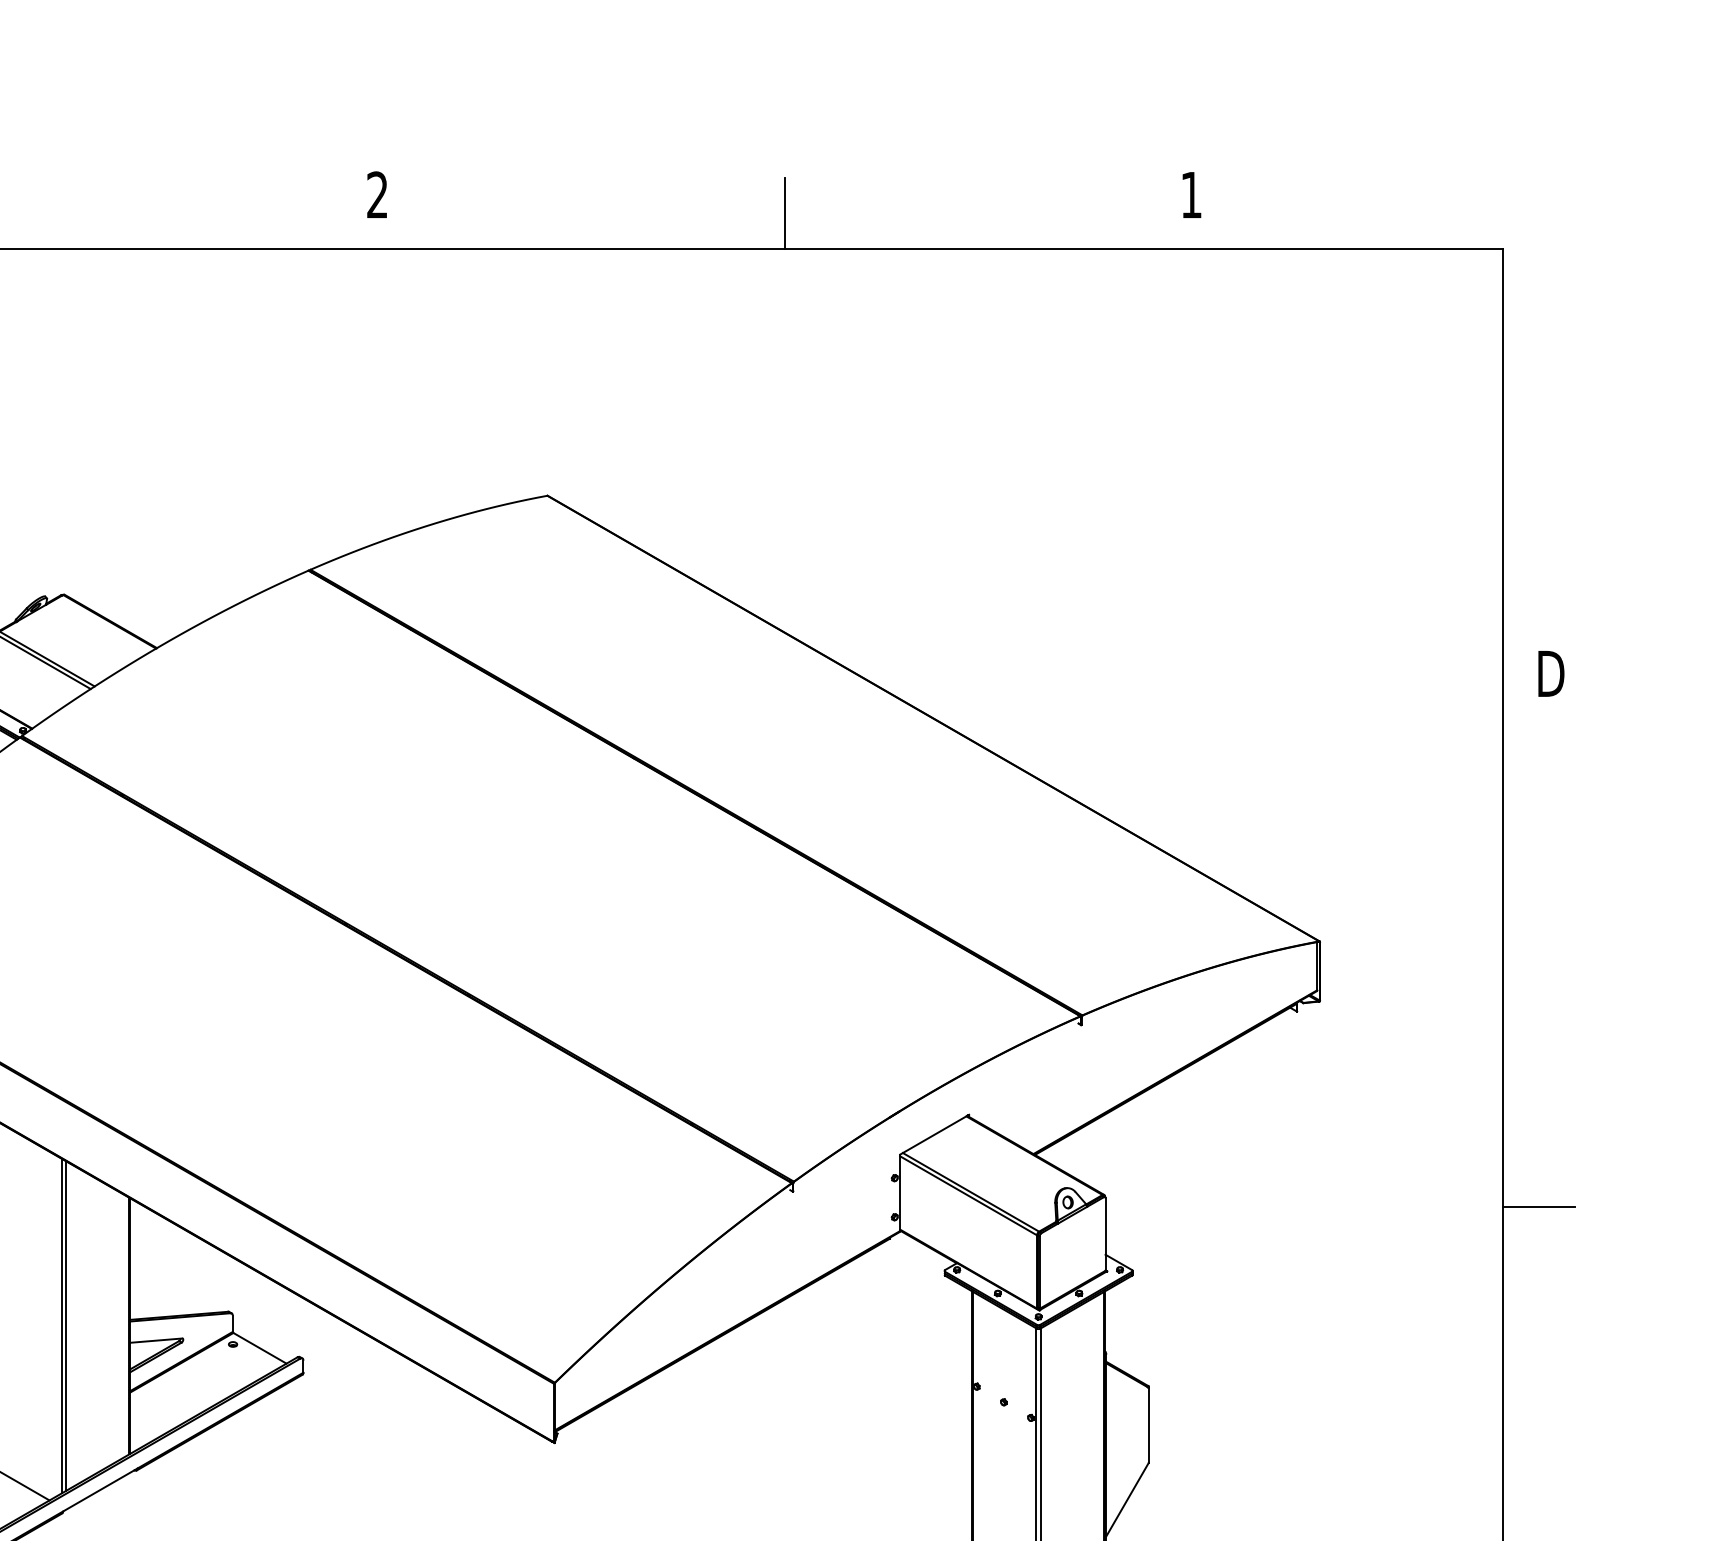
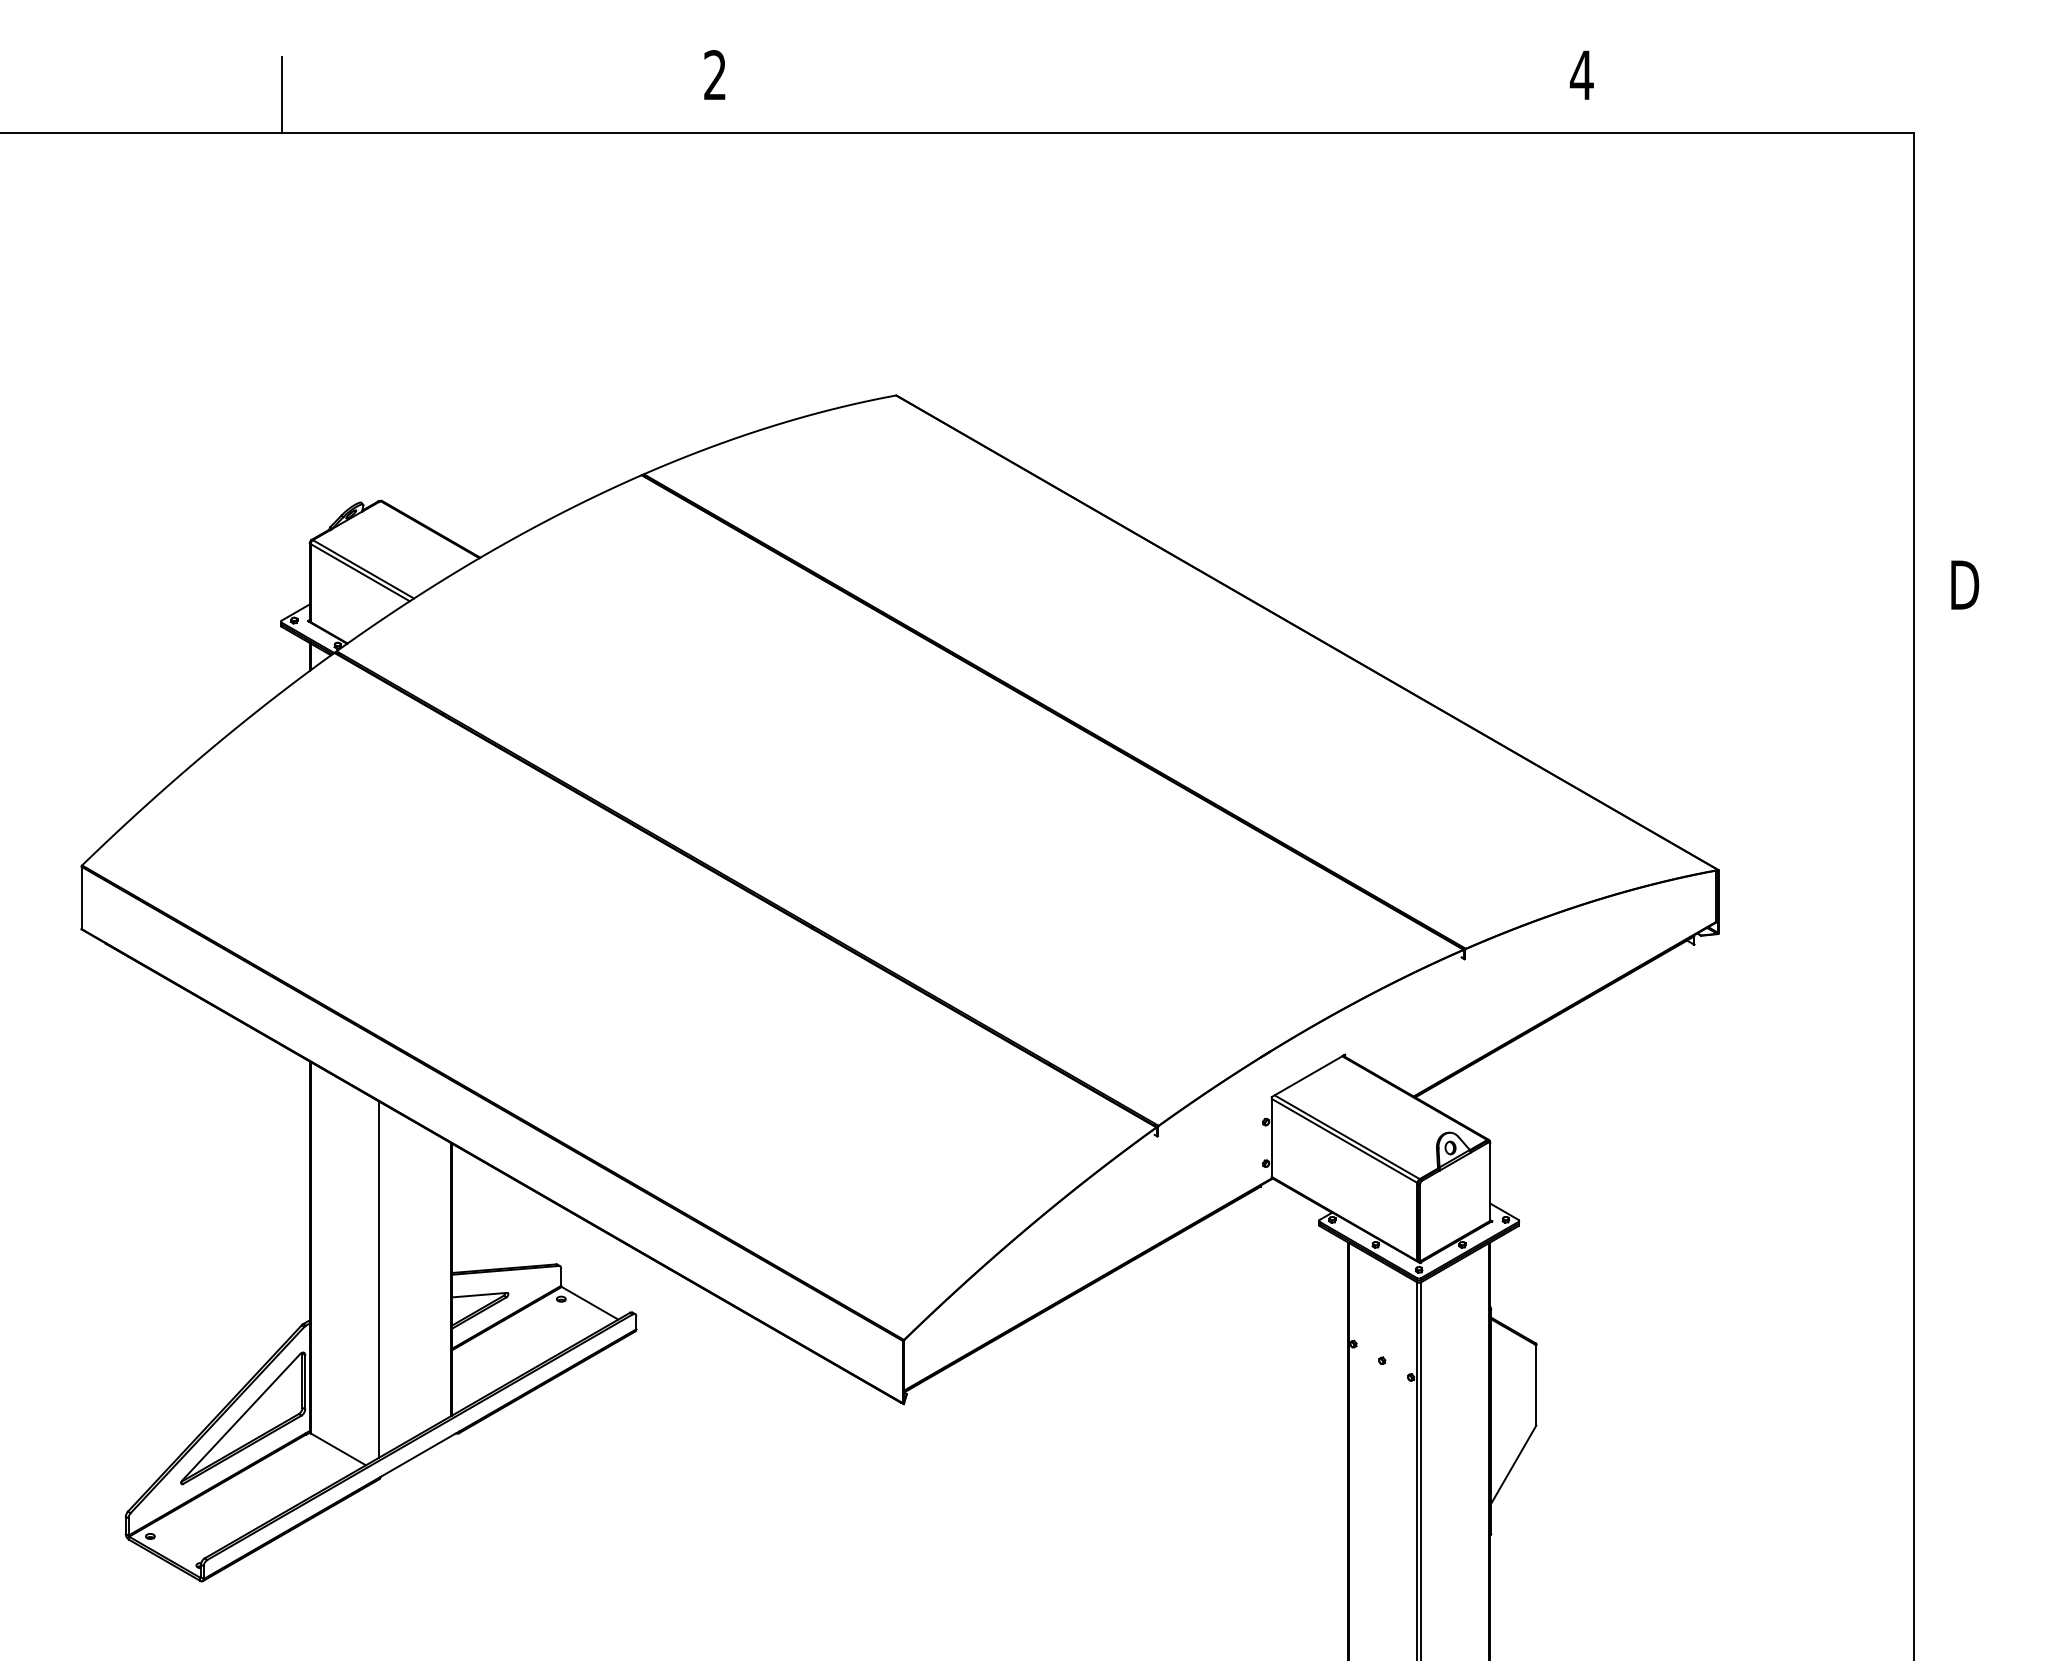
text: (1191, 194) -> (1581, 74), 1 -> 4
line: (785, 213) -> (1149, 94), removed
line: (1538, 1206) -> (1951, 1152), removed
line: (66, 1325) -> (383, 1279), removed

